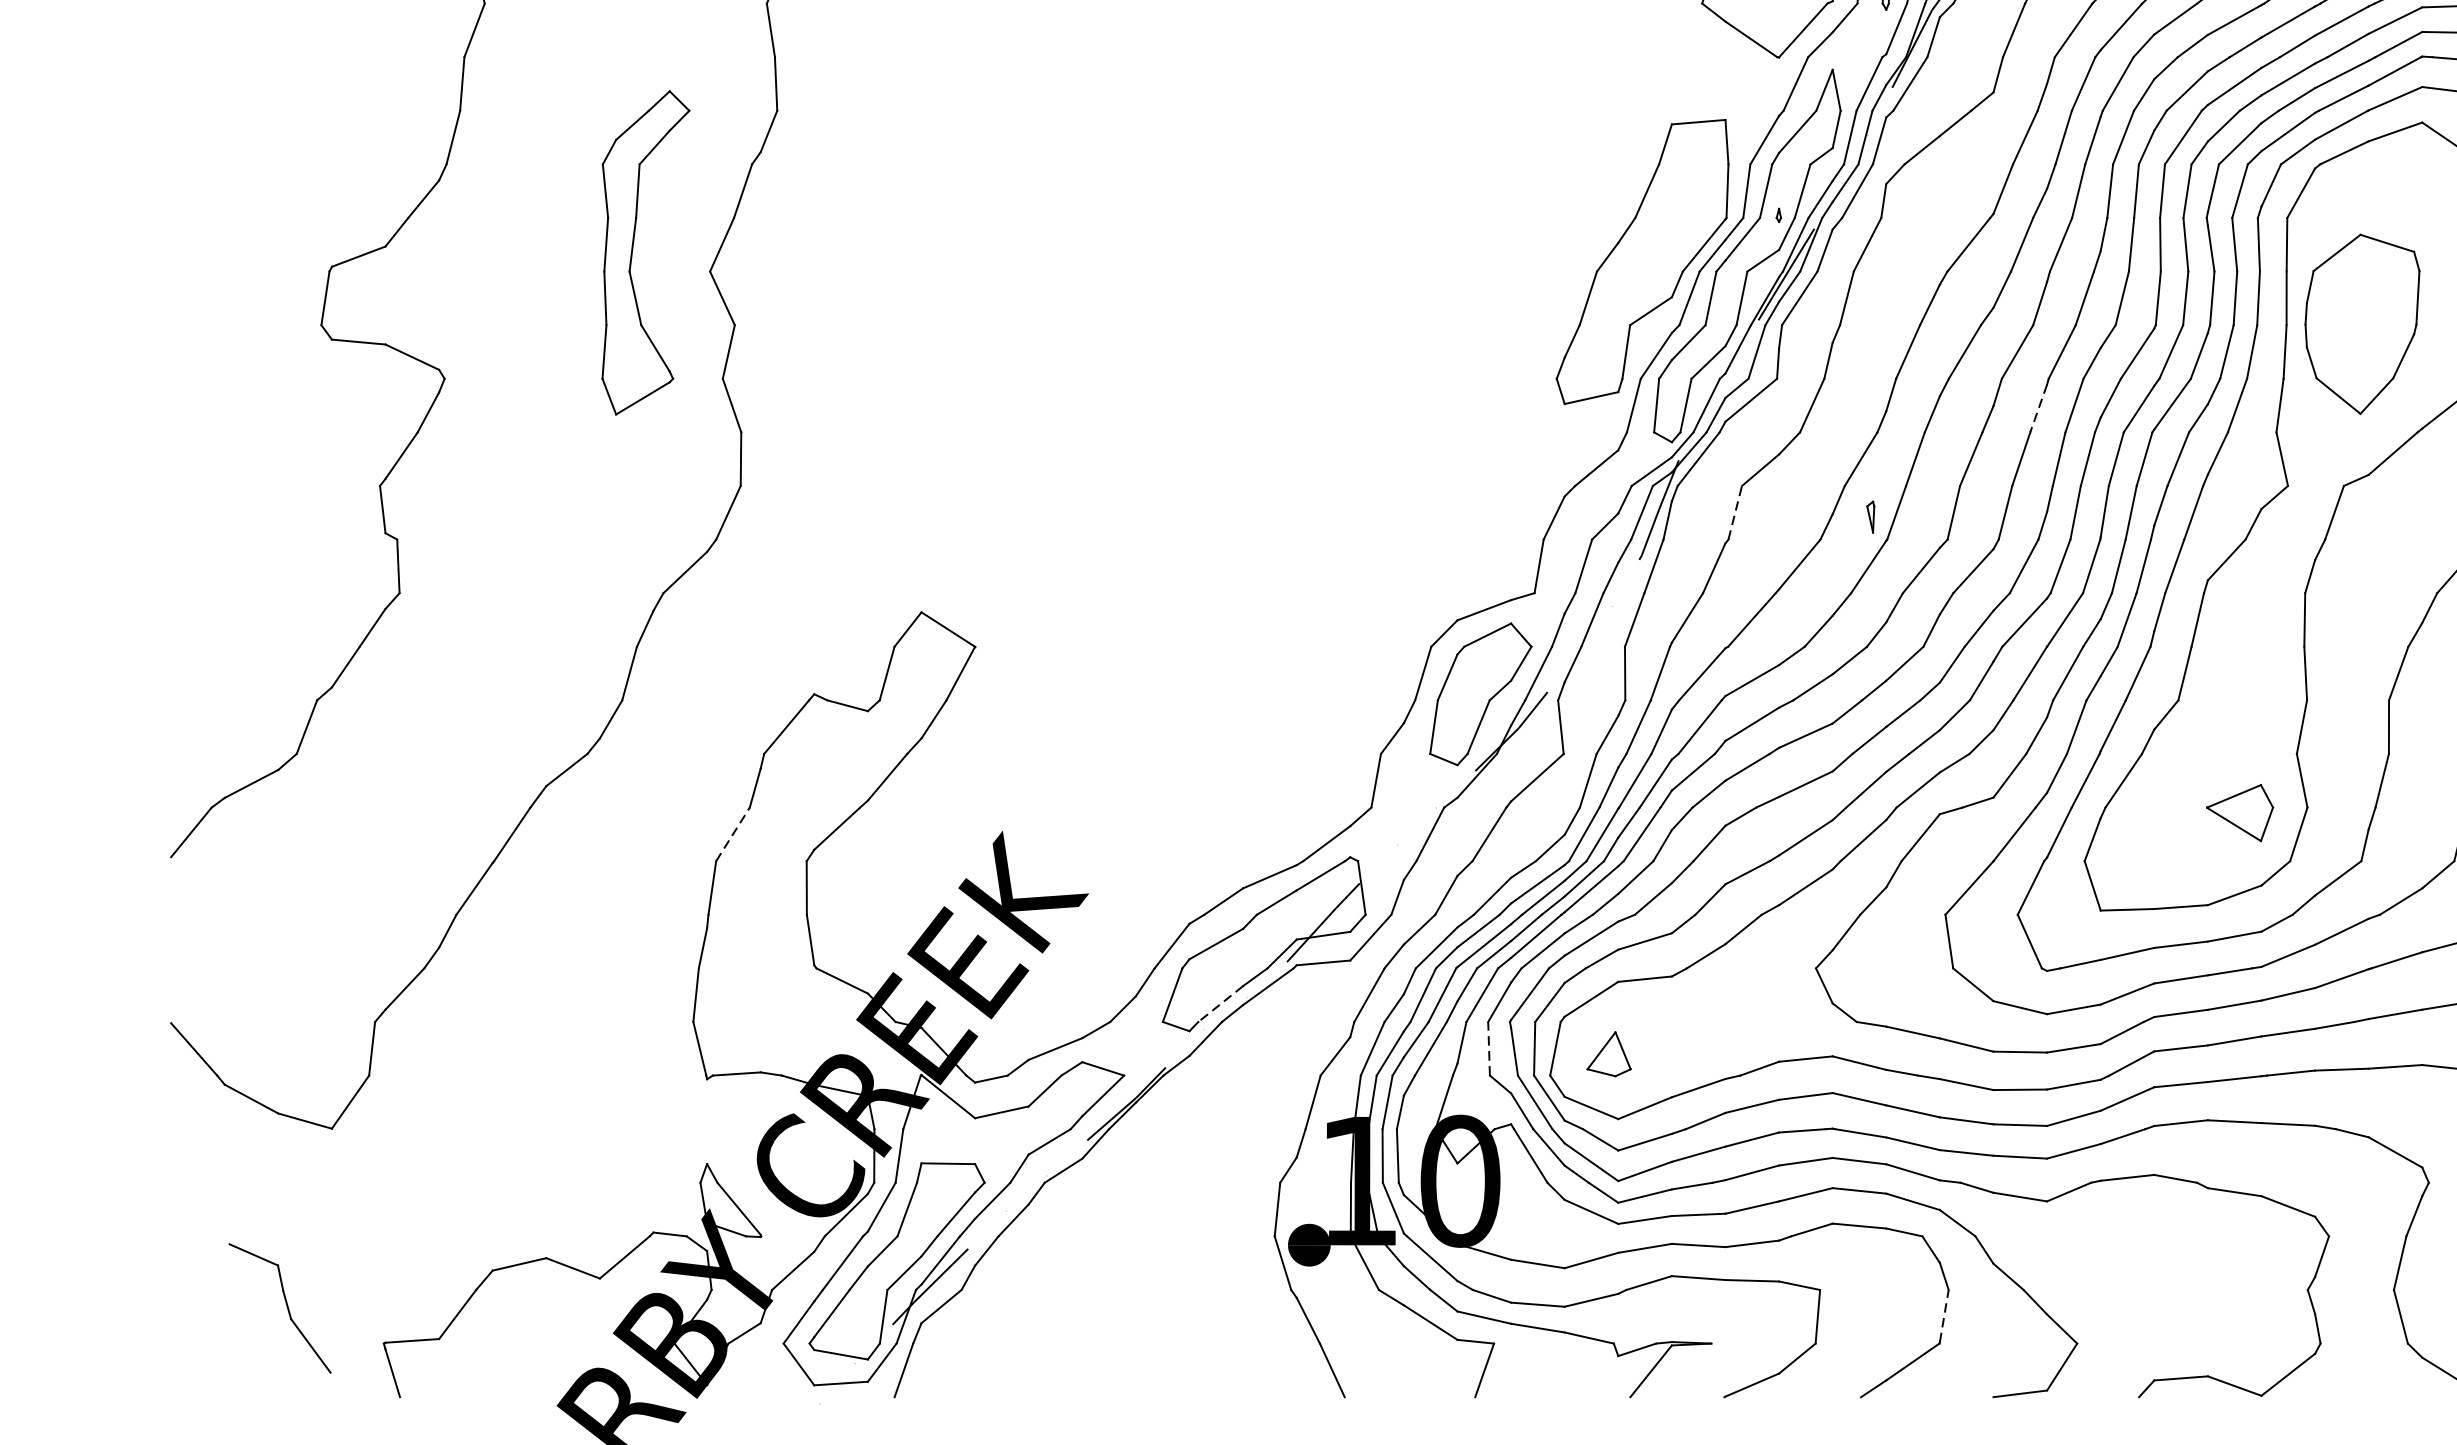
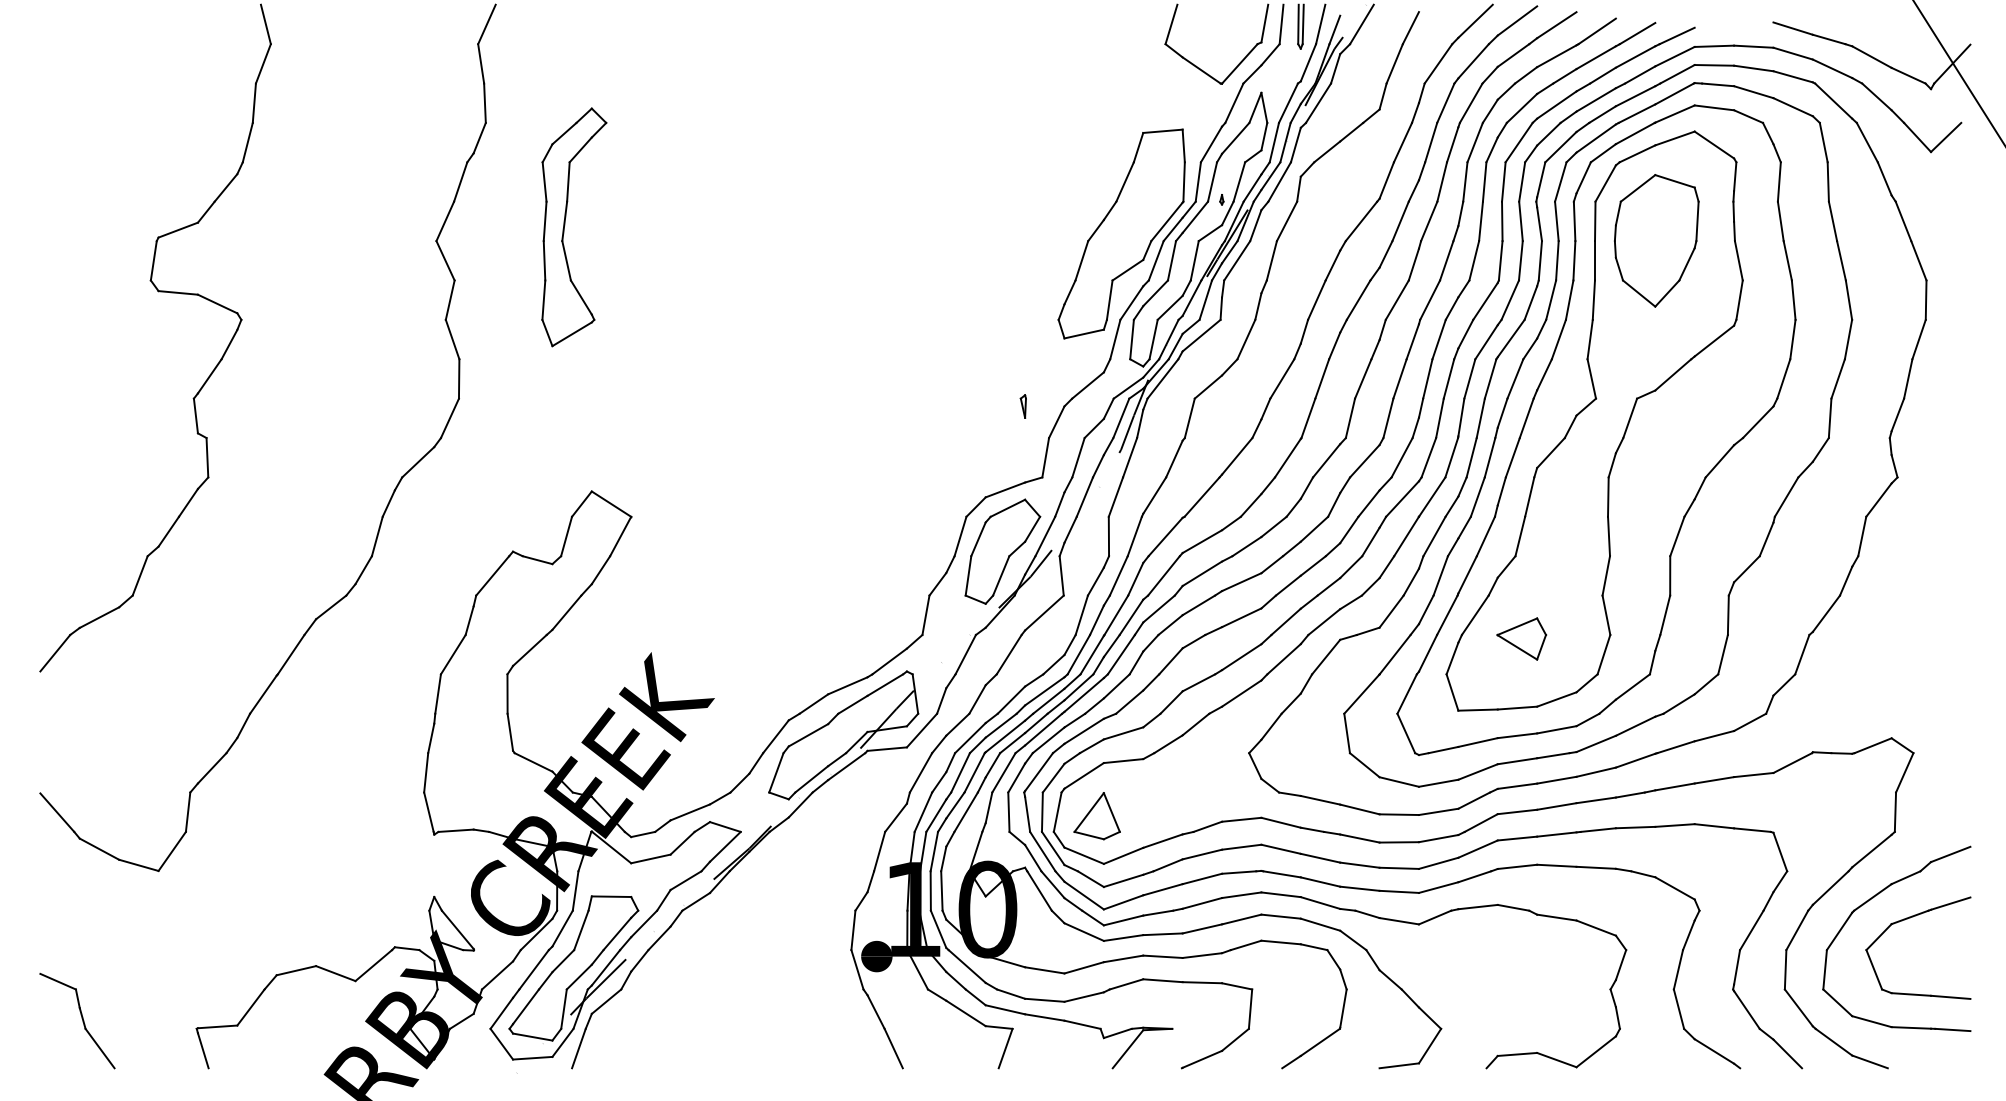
part: (633, 250) -> (565, 225), moved
part: (2362, 323) -> (1656, 240), moved
line: (2038, 408) -> (1412, 341), dashed -> solid
line: (1734, 511) -> (1189, 417), dashed -> solid
part: (1869, 517) -> (1022, 406), moved
part: (2239, 812) -> (1521, 638), moved
line: (733, 834) -> (453, 654), dashed -> solid
line: (1220, 1004) -> (811, 779), dashed -> solid
line: (1488, 1049) -> (1008, 812), dashed -> solid
part: (1608, 1054) -> (1096, 816), size x1.43
part: (280, 1309) -> (77, 1021), moved
line: (1944, 1315) -> (1343, 1008), dashed -> solid

